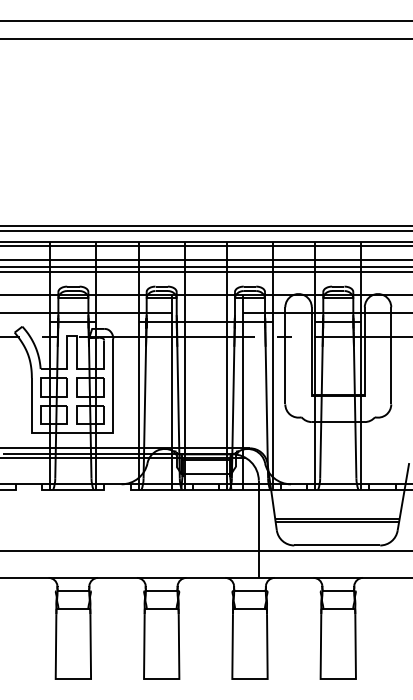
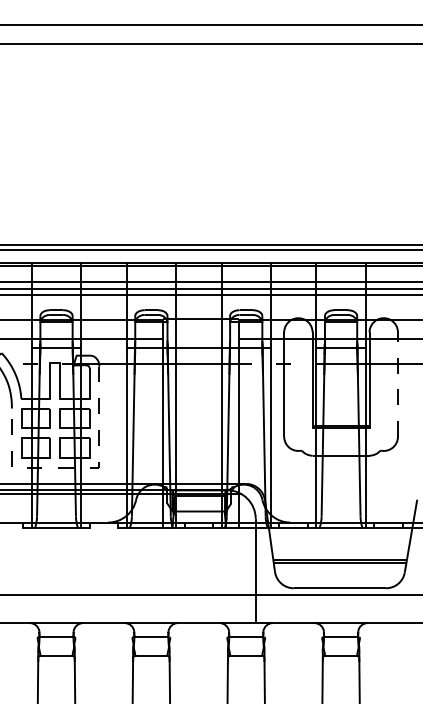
line: (391, 355) -> (398, 384), solid -> dashed
line: (91, 433) -> (75, 467), solid -> dashed

